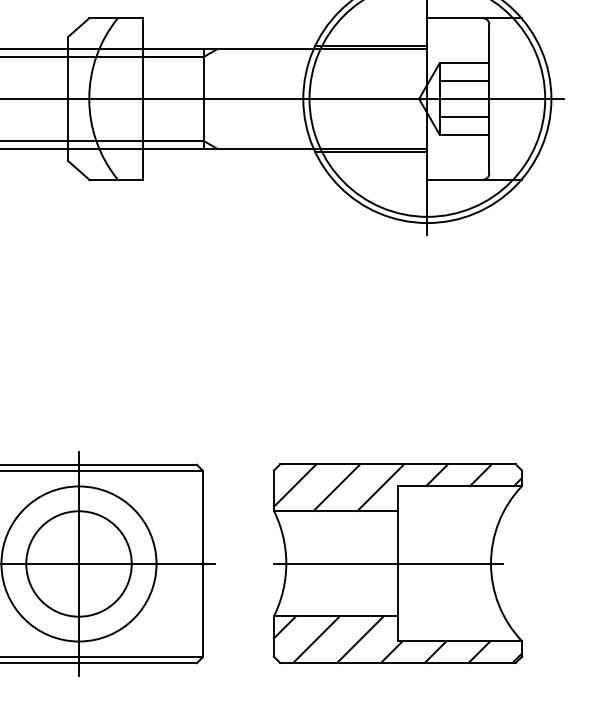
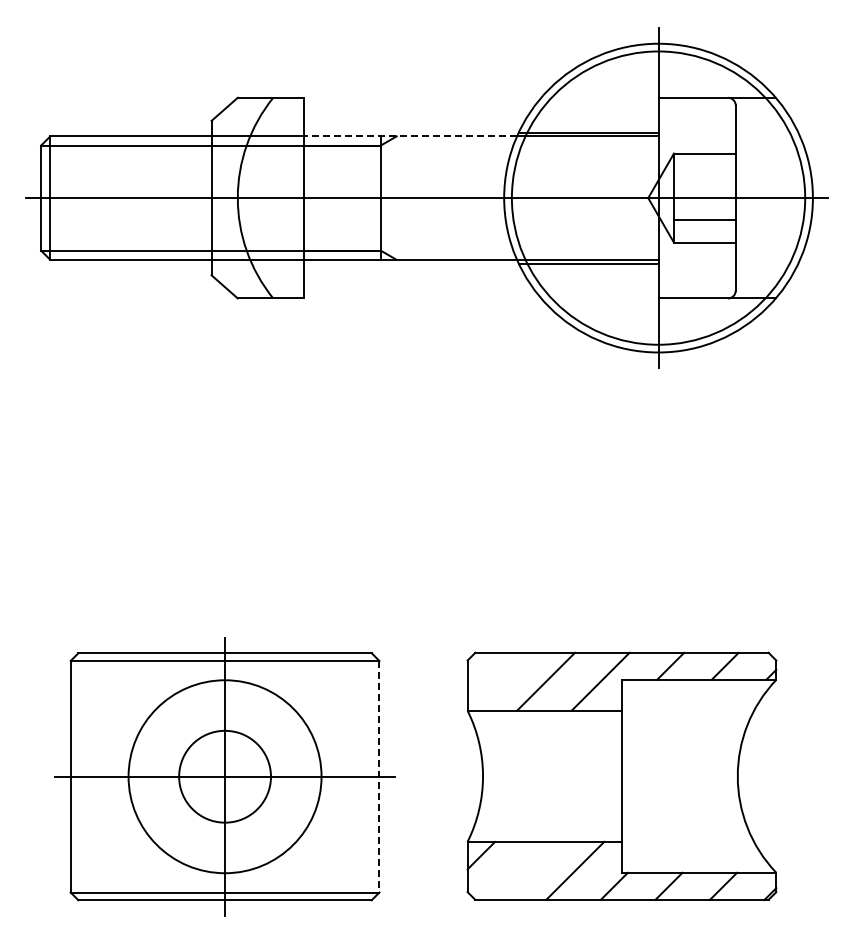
line: (228, 49) -> (410, 136), solid -> dashed
line: (464, 80) -> (704, 175), removed
line: (294, 485) -> (493, 678), removed
circle: (78, 563) -> (224, 776), size x0.7
line: (203, 563) -> (379, 776), solid -> dashed
line: (388, 563) -> (610, 776), removed
line: (316, 639) -> (520, 870), removed

